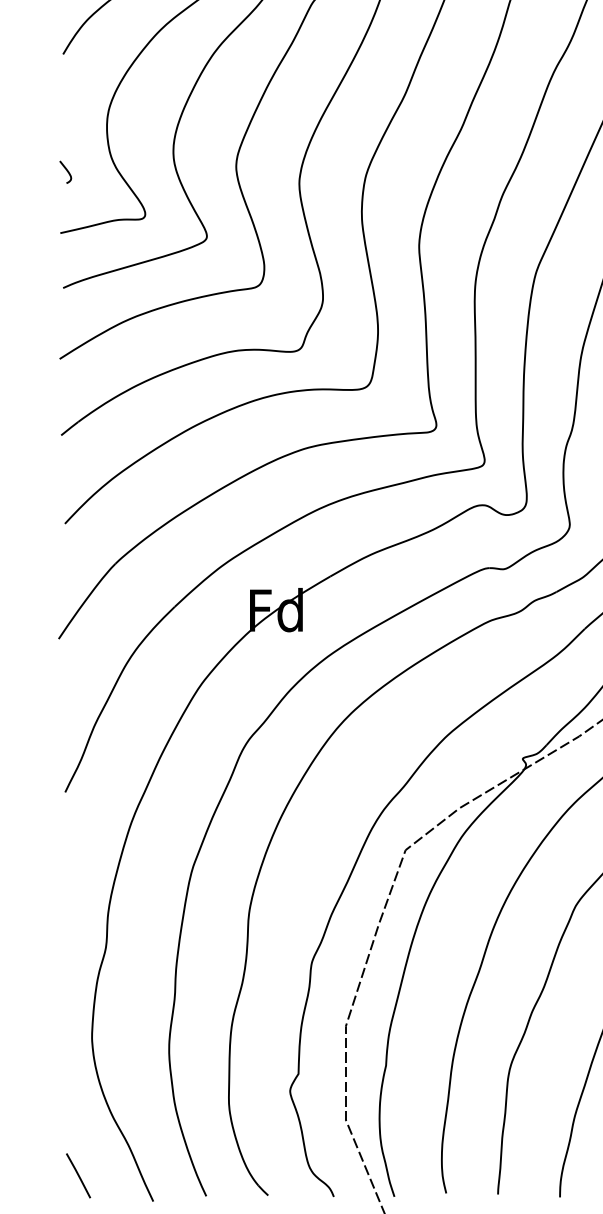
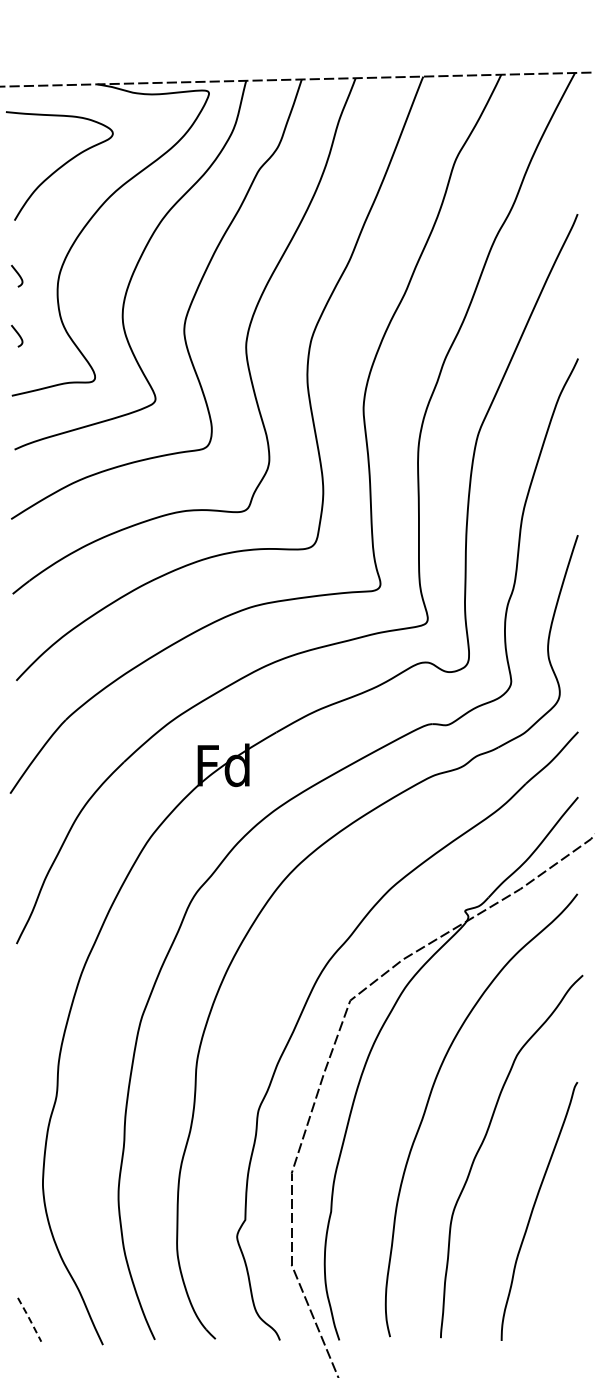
curve: (66, 109) -> (17, 274), added
line: (79, 1176) -> (30, 1320), solid -> dashed

